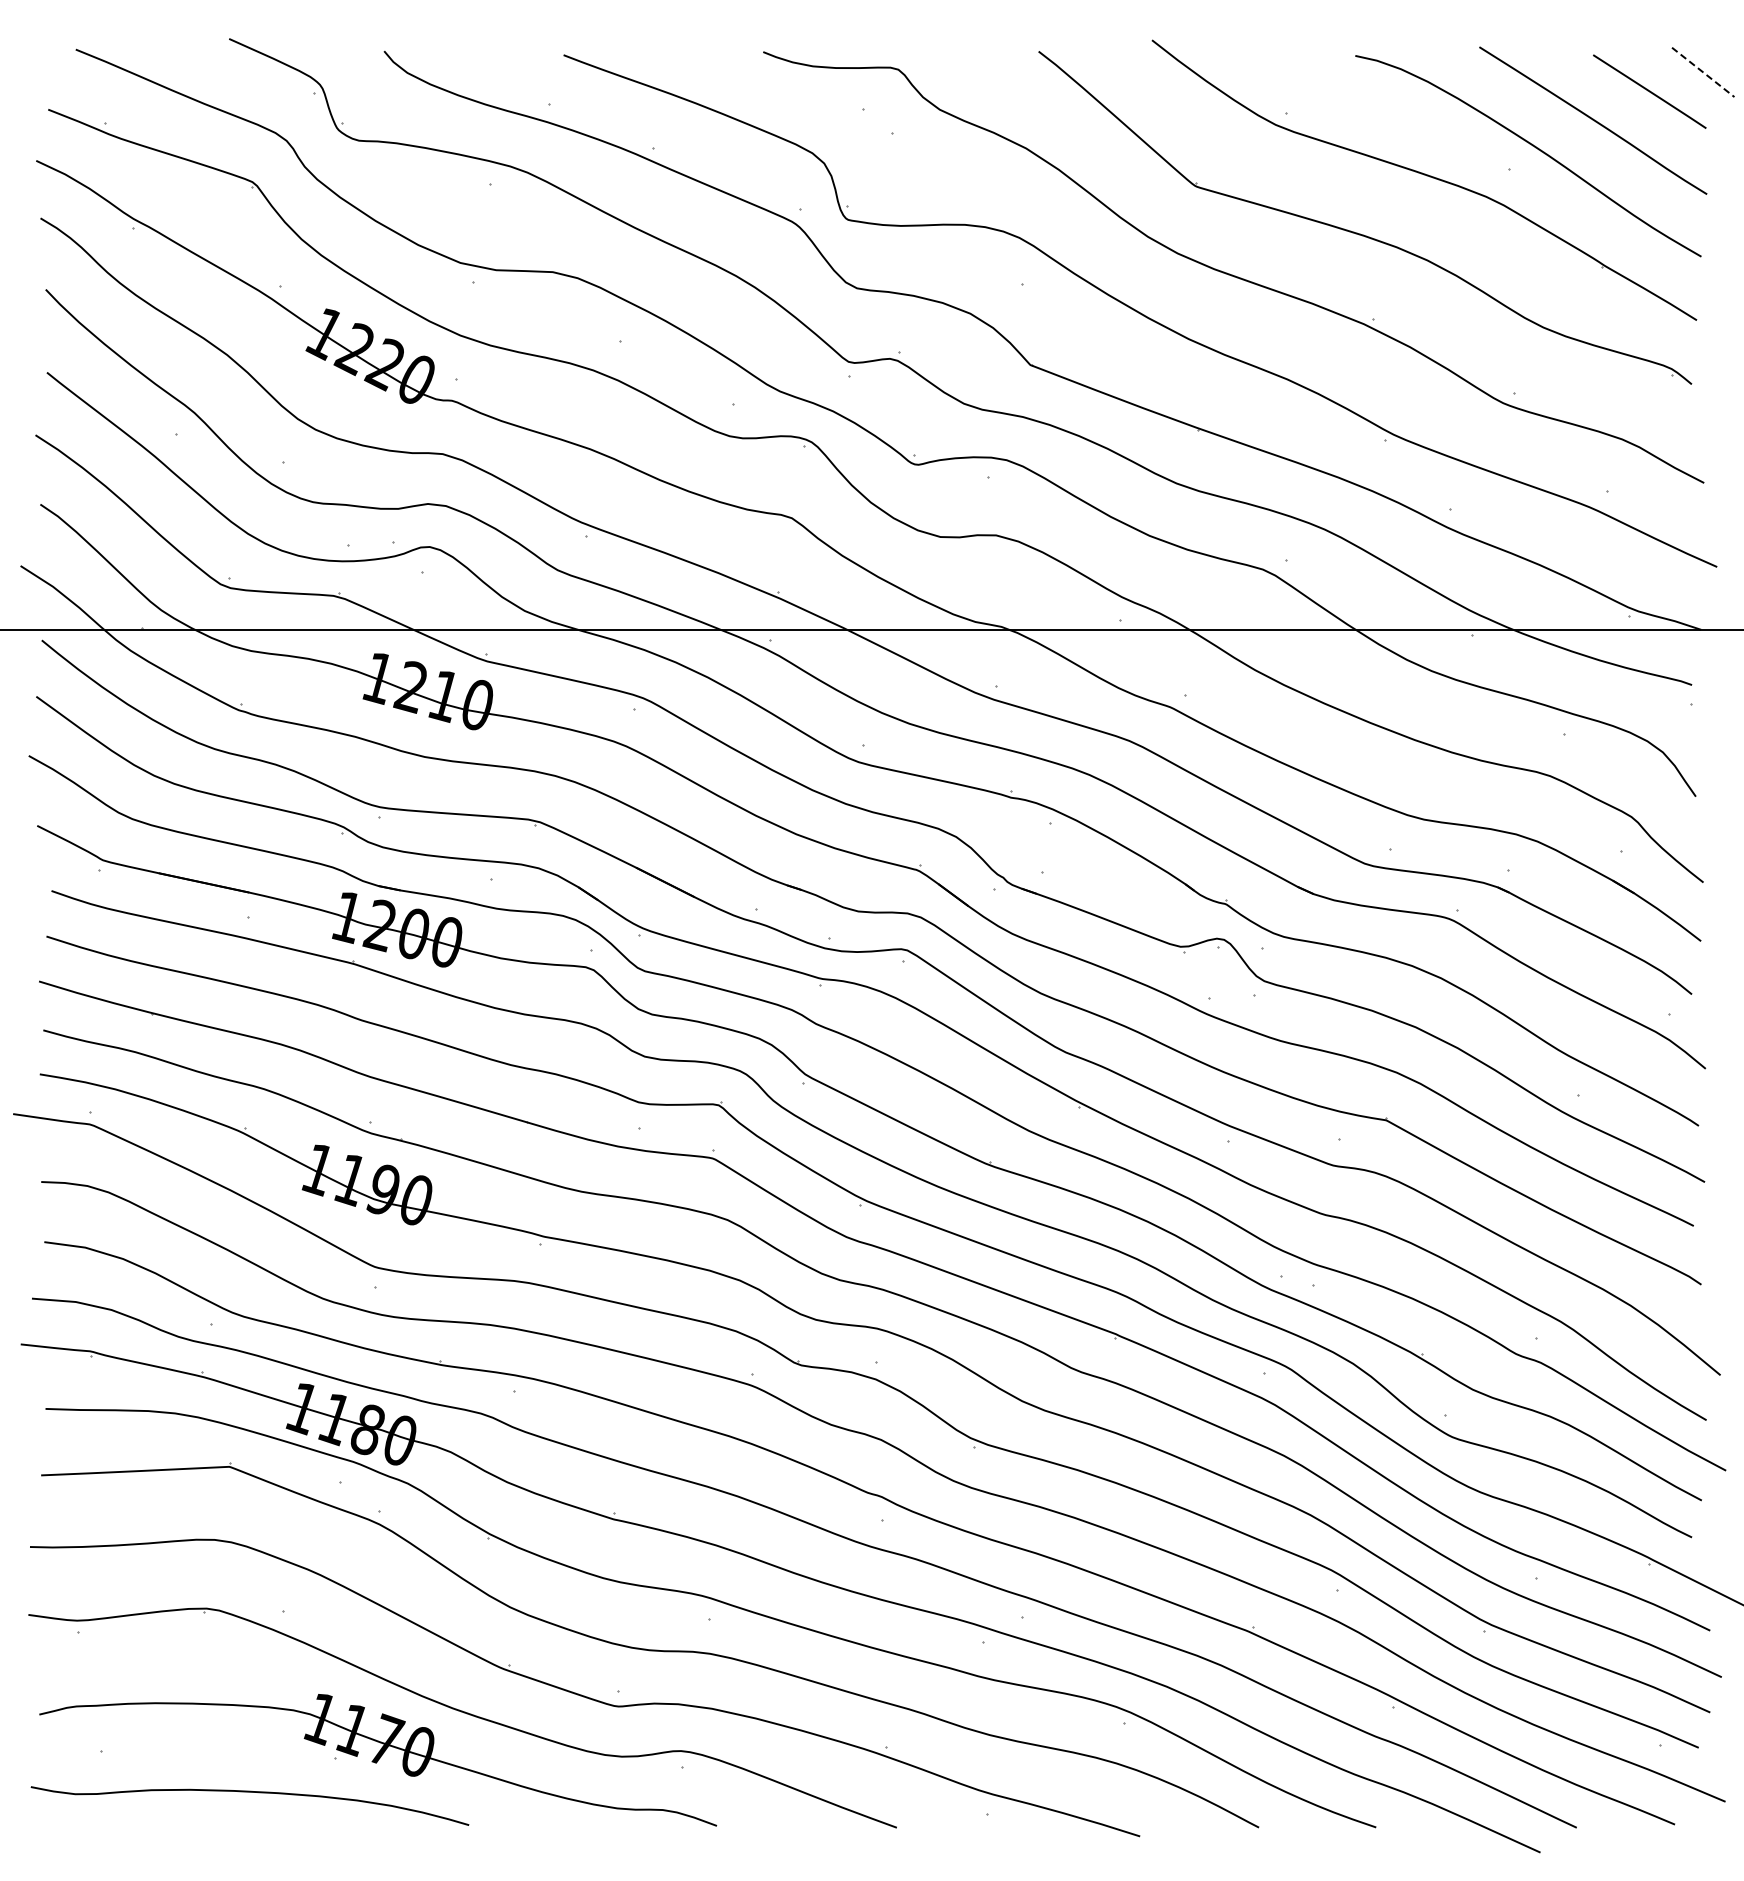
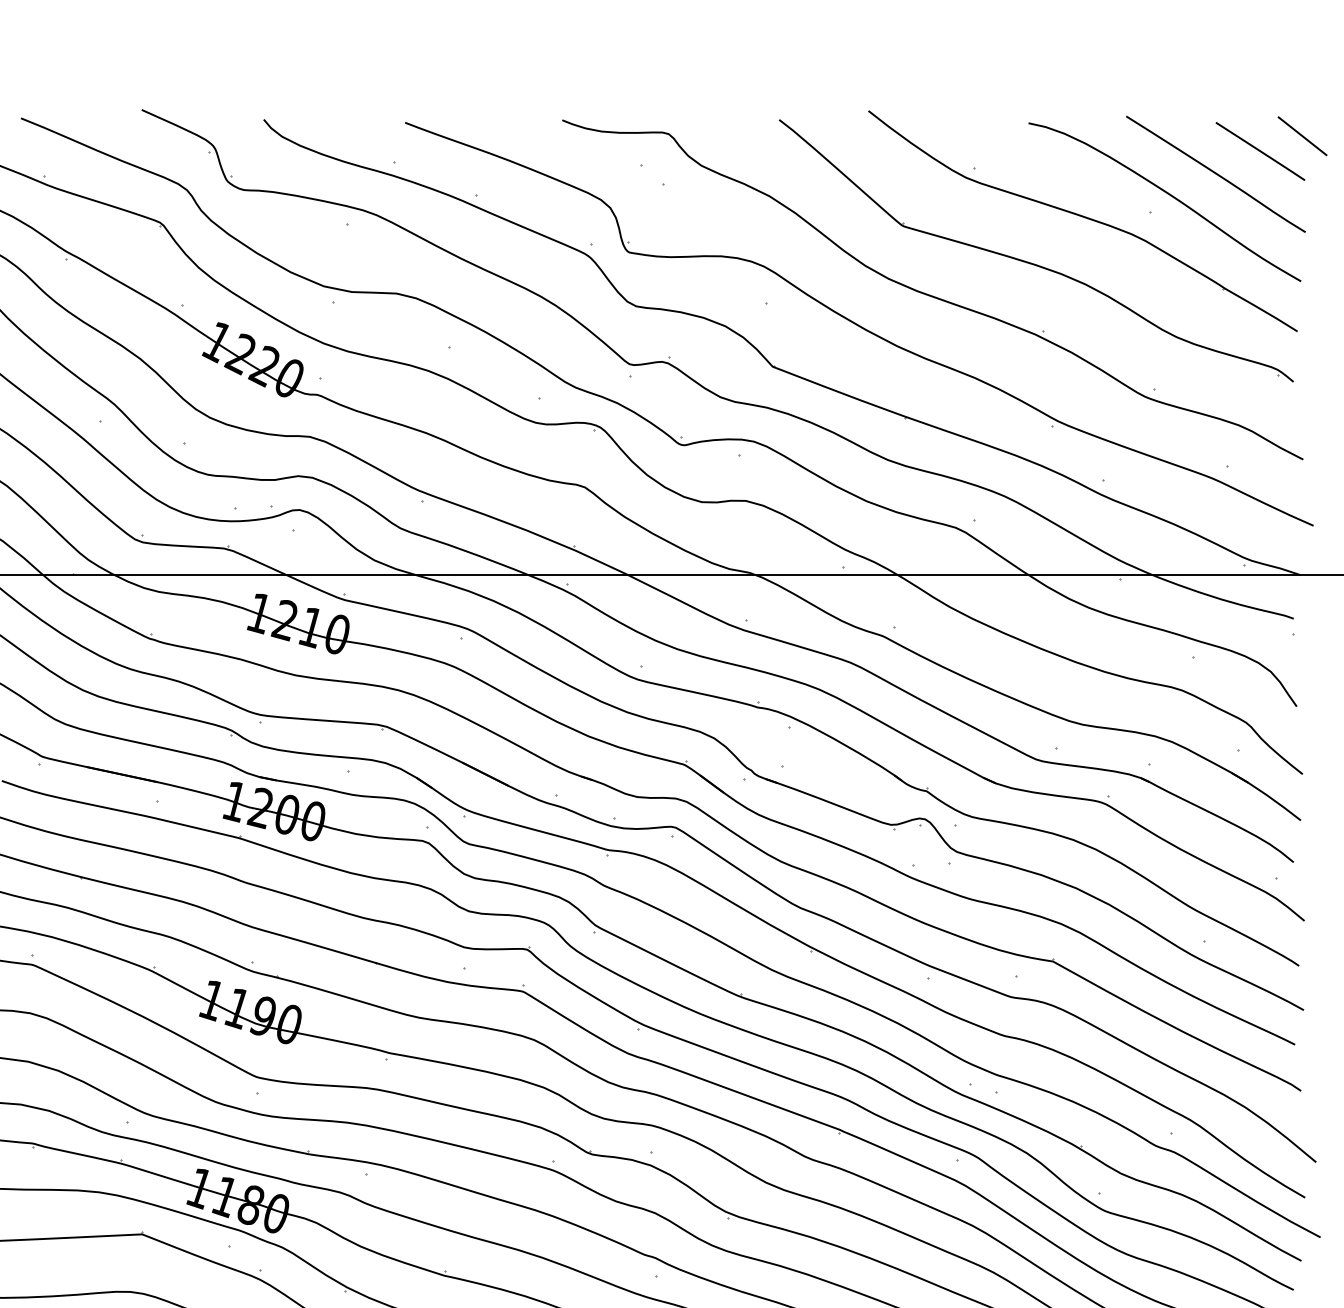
line: (1703, 72) -> (1302, 136), dashed -> solid

